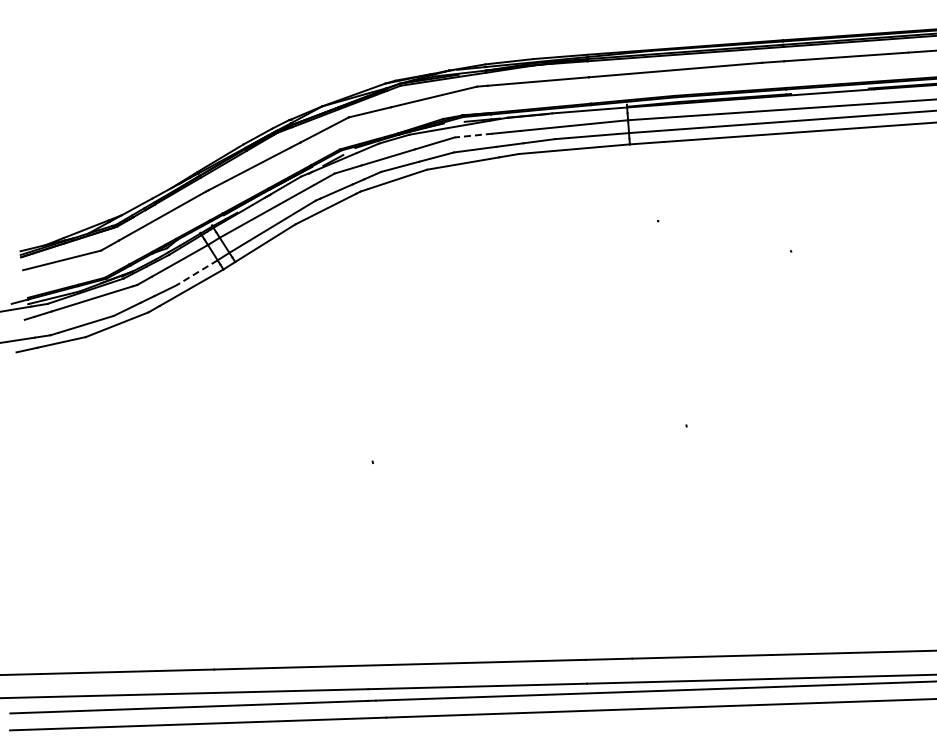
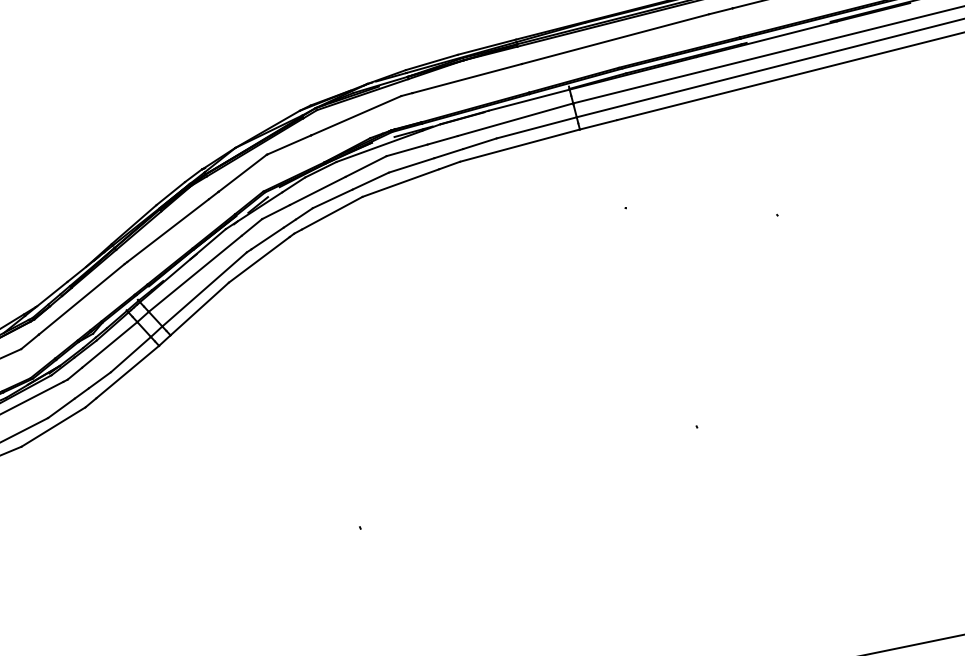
line: (473, 135) -> (406, 150), dashed -> solid
line: (196, 273) -> (130, 355), dashed -> solid

